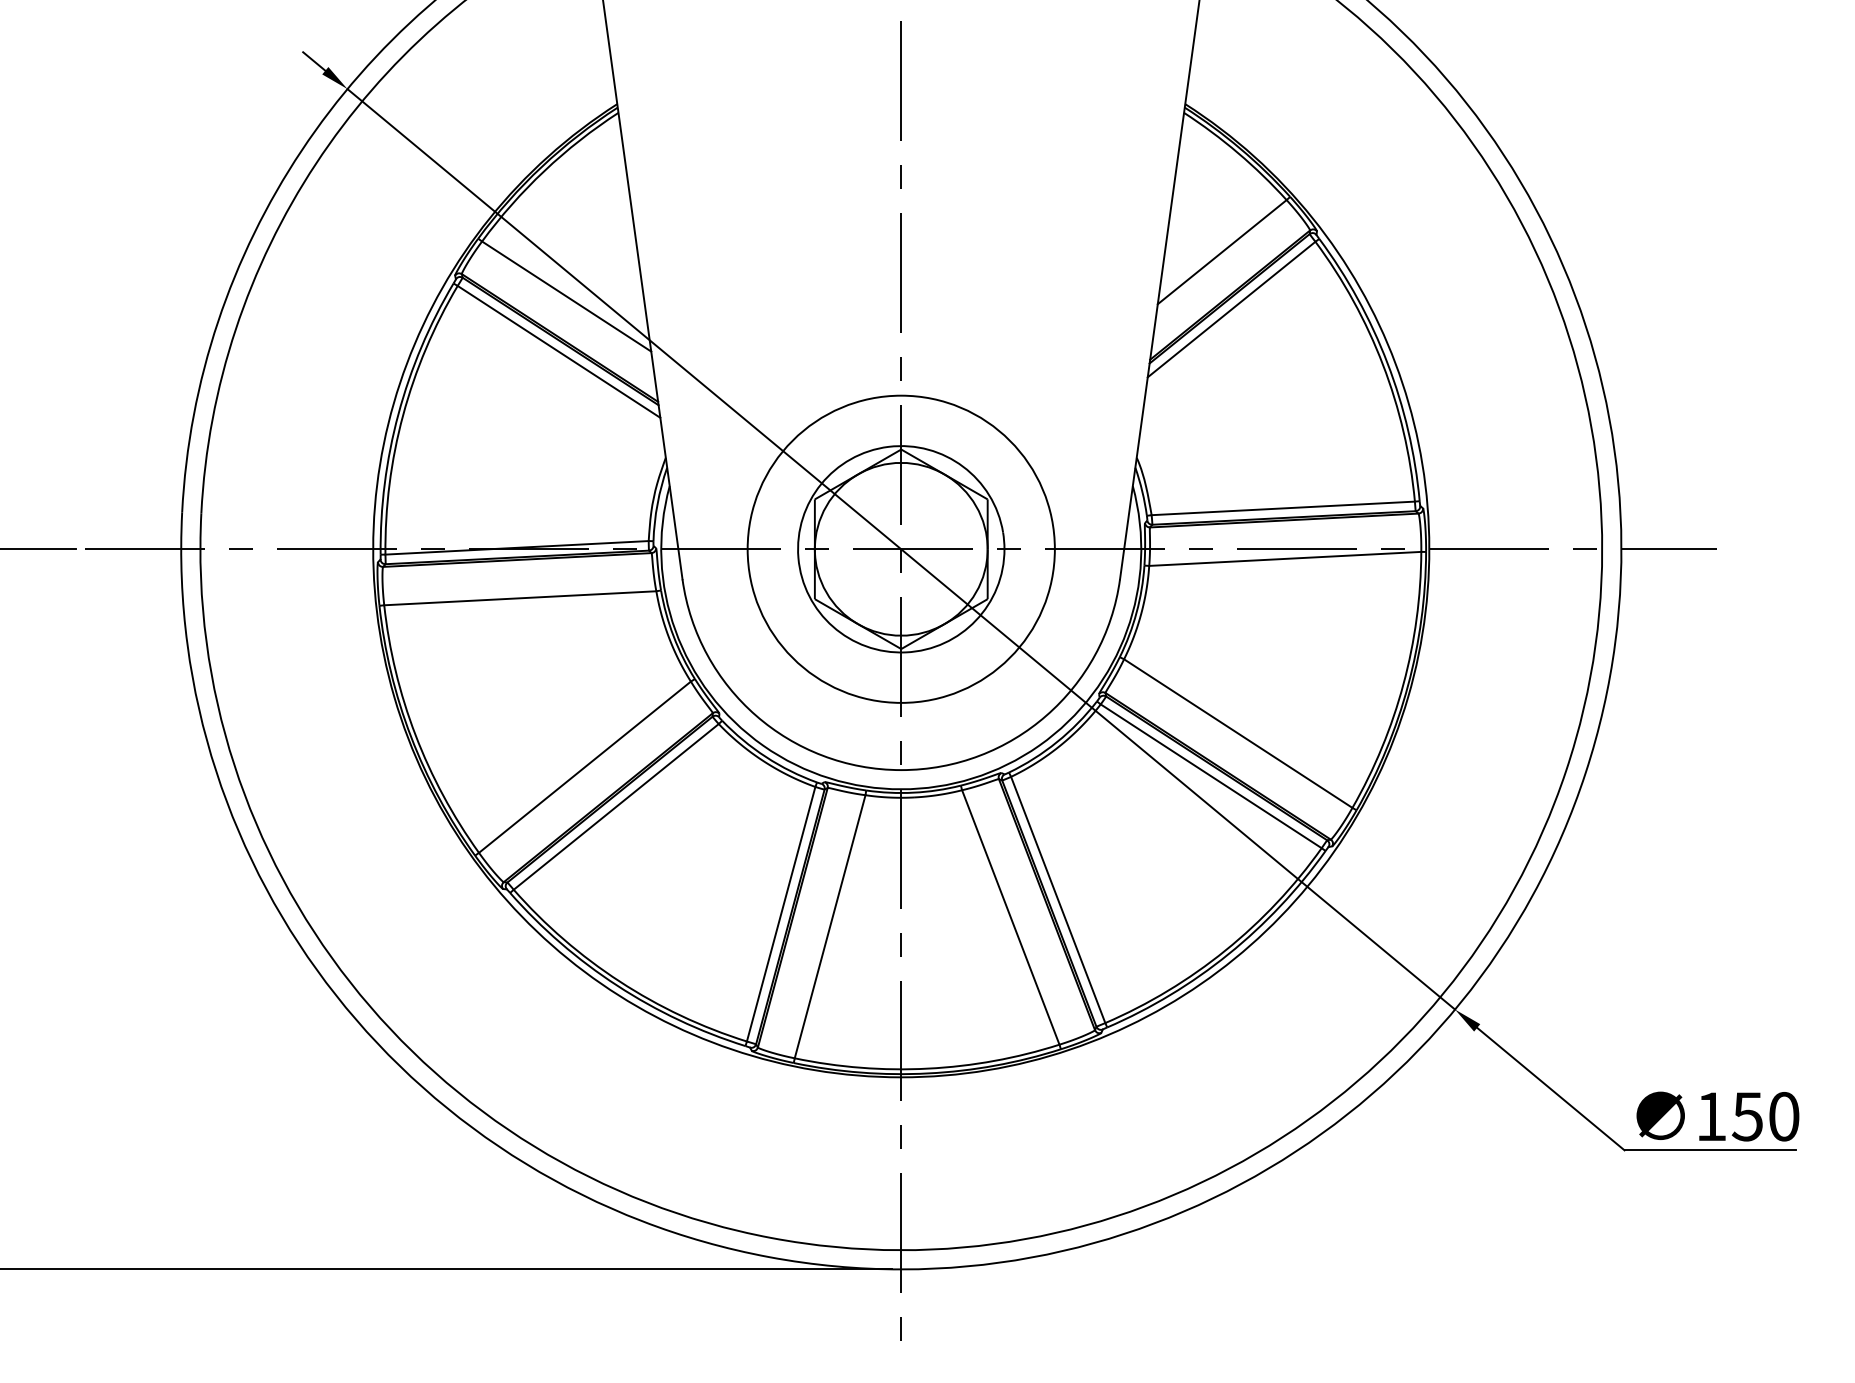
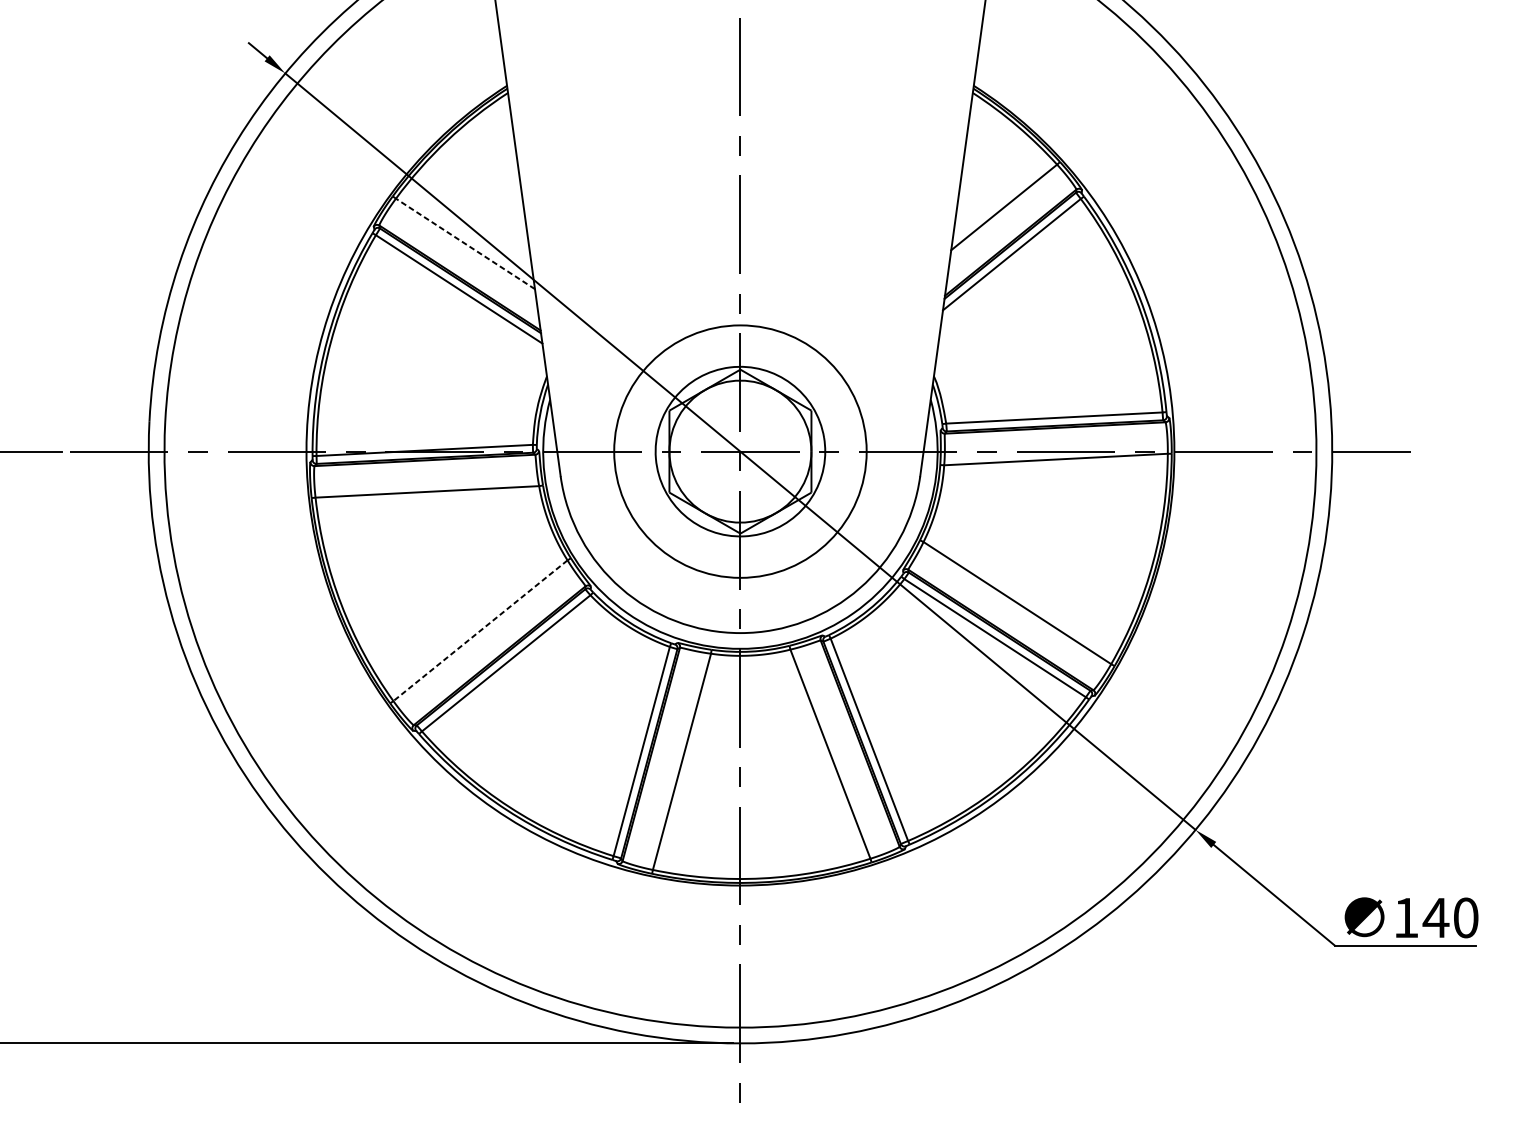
line: (566, 296) -> (465, 243), solid -> dashed
line: (584, 767) -> (480, 630), solid -> dashed
text: (1747, 1116) -> (1435, 917), 150 -> 140

